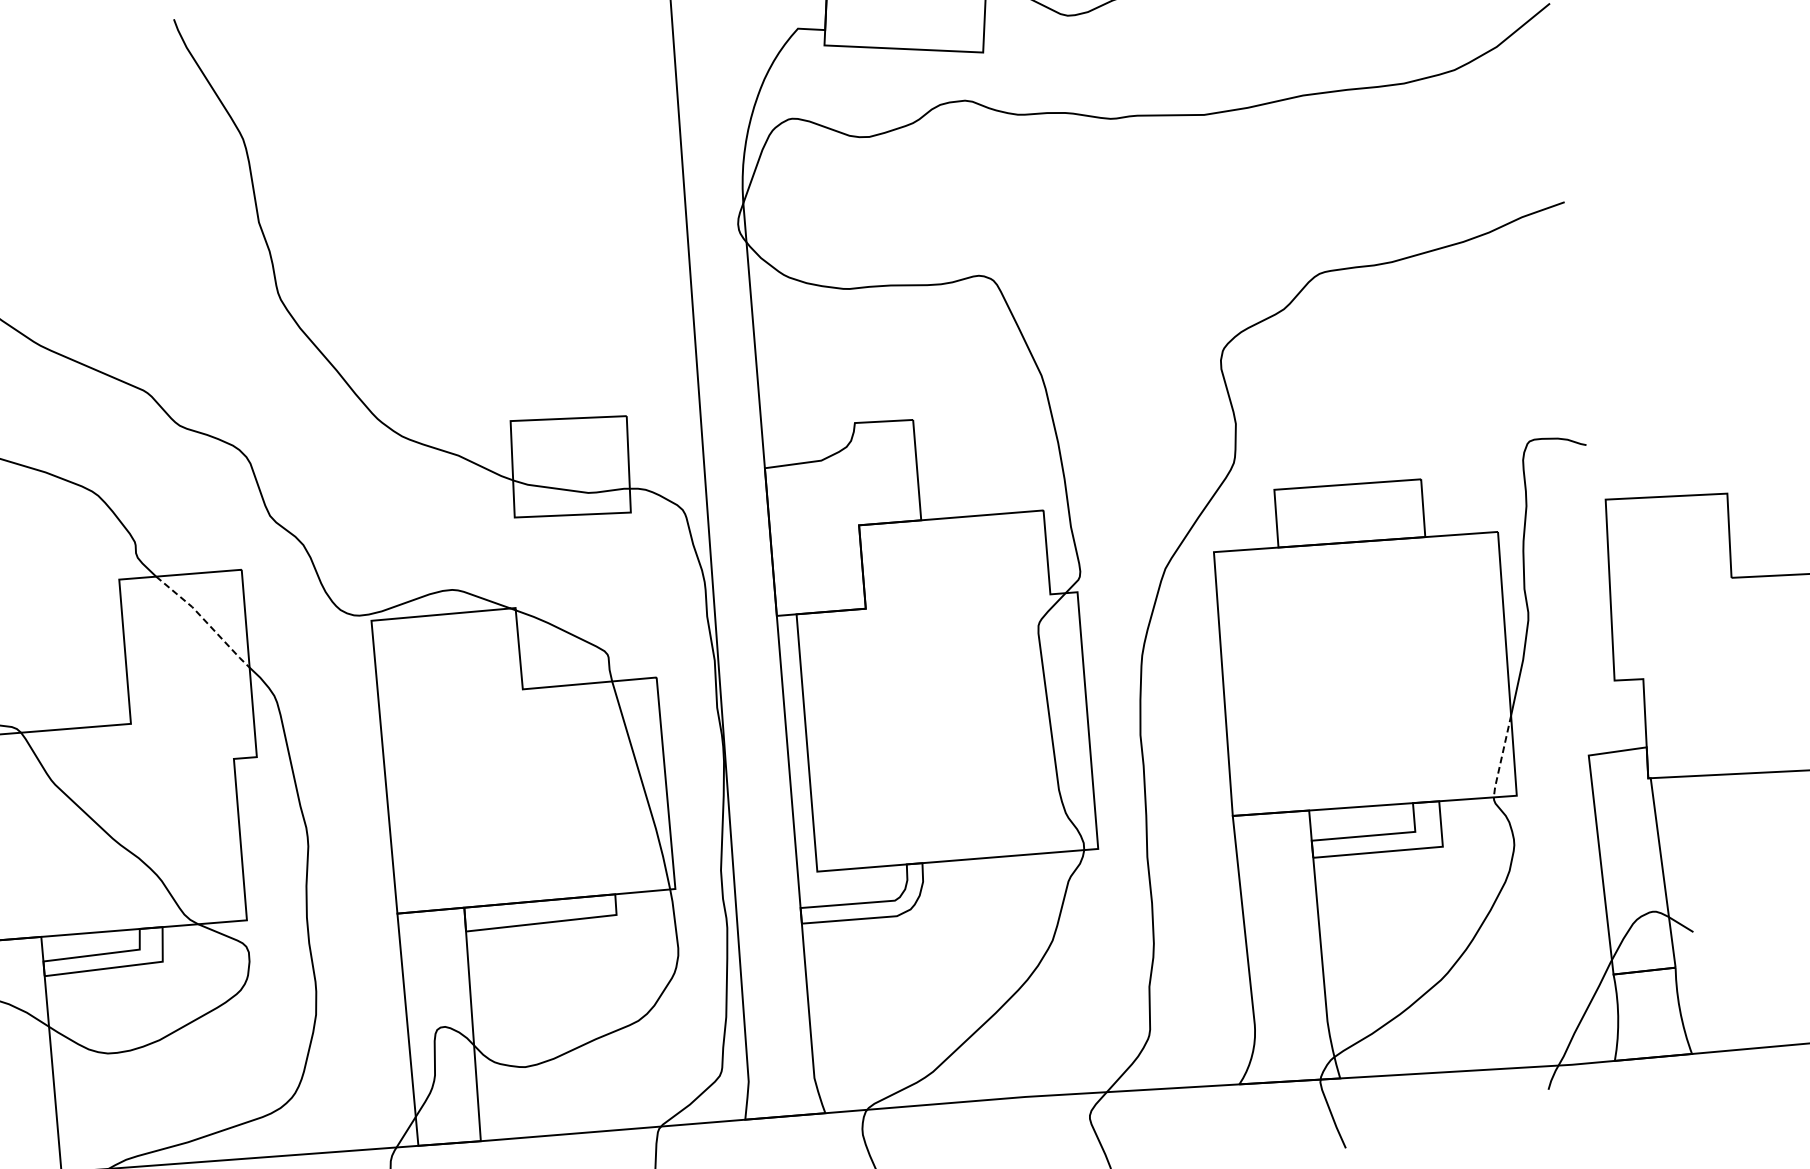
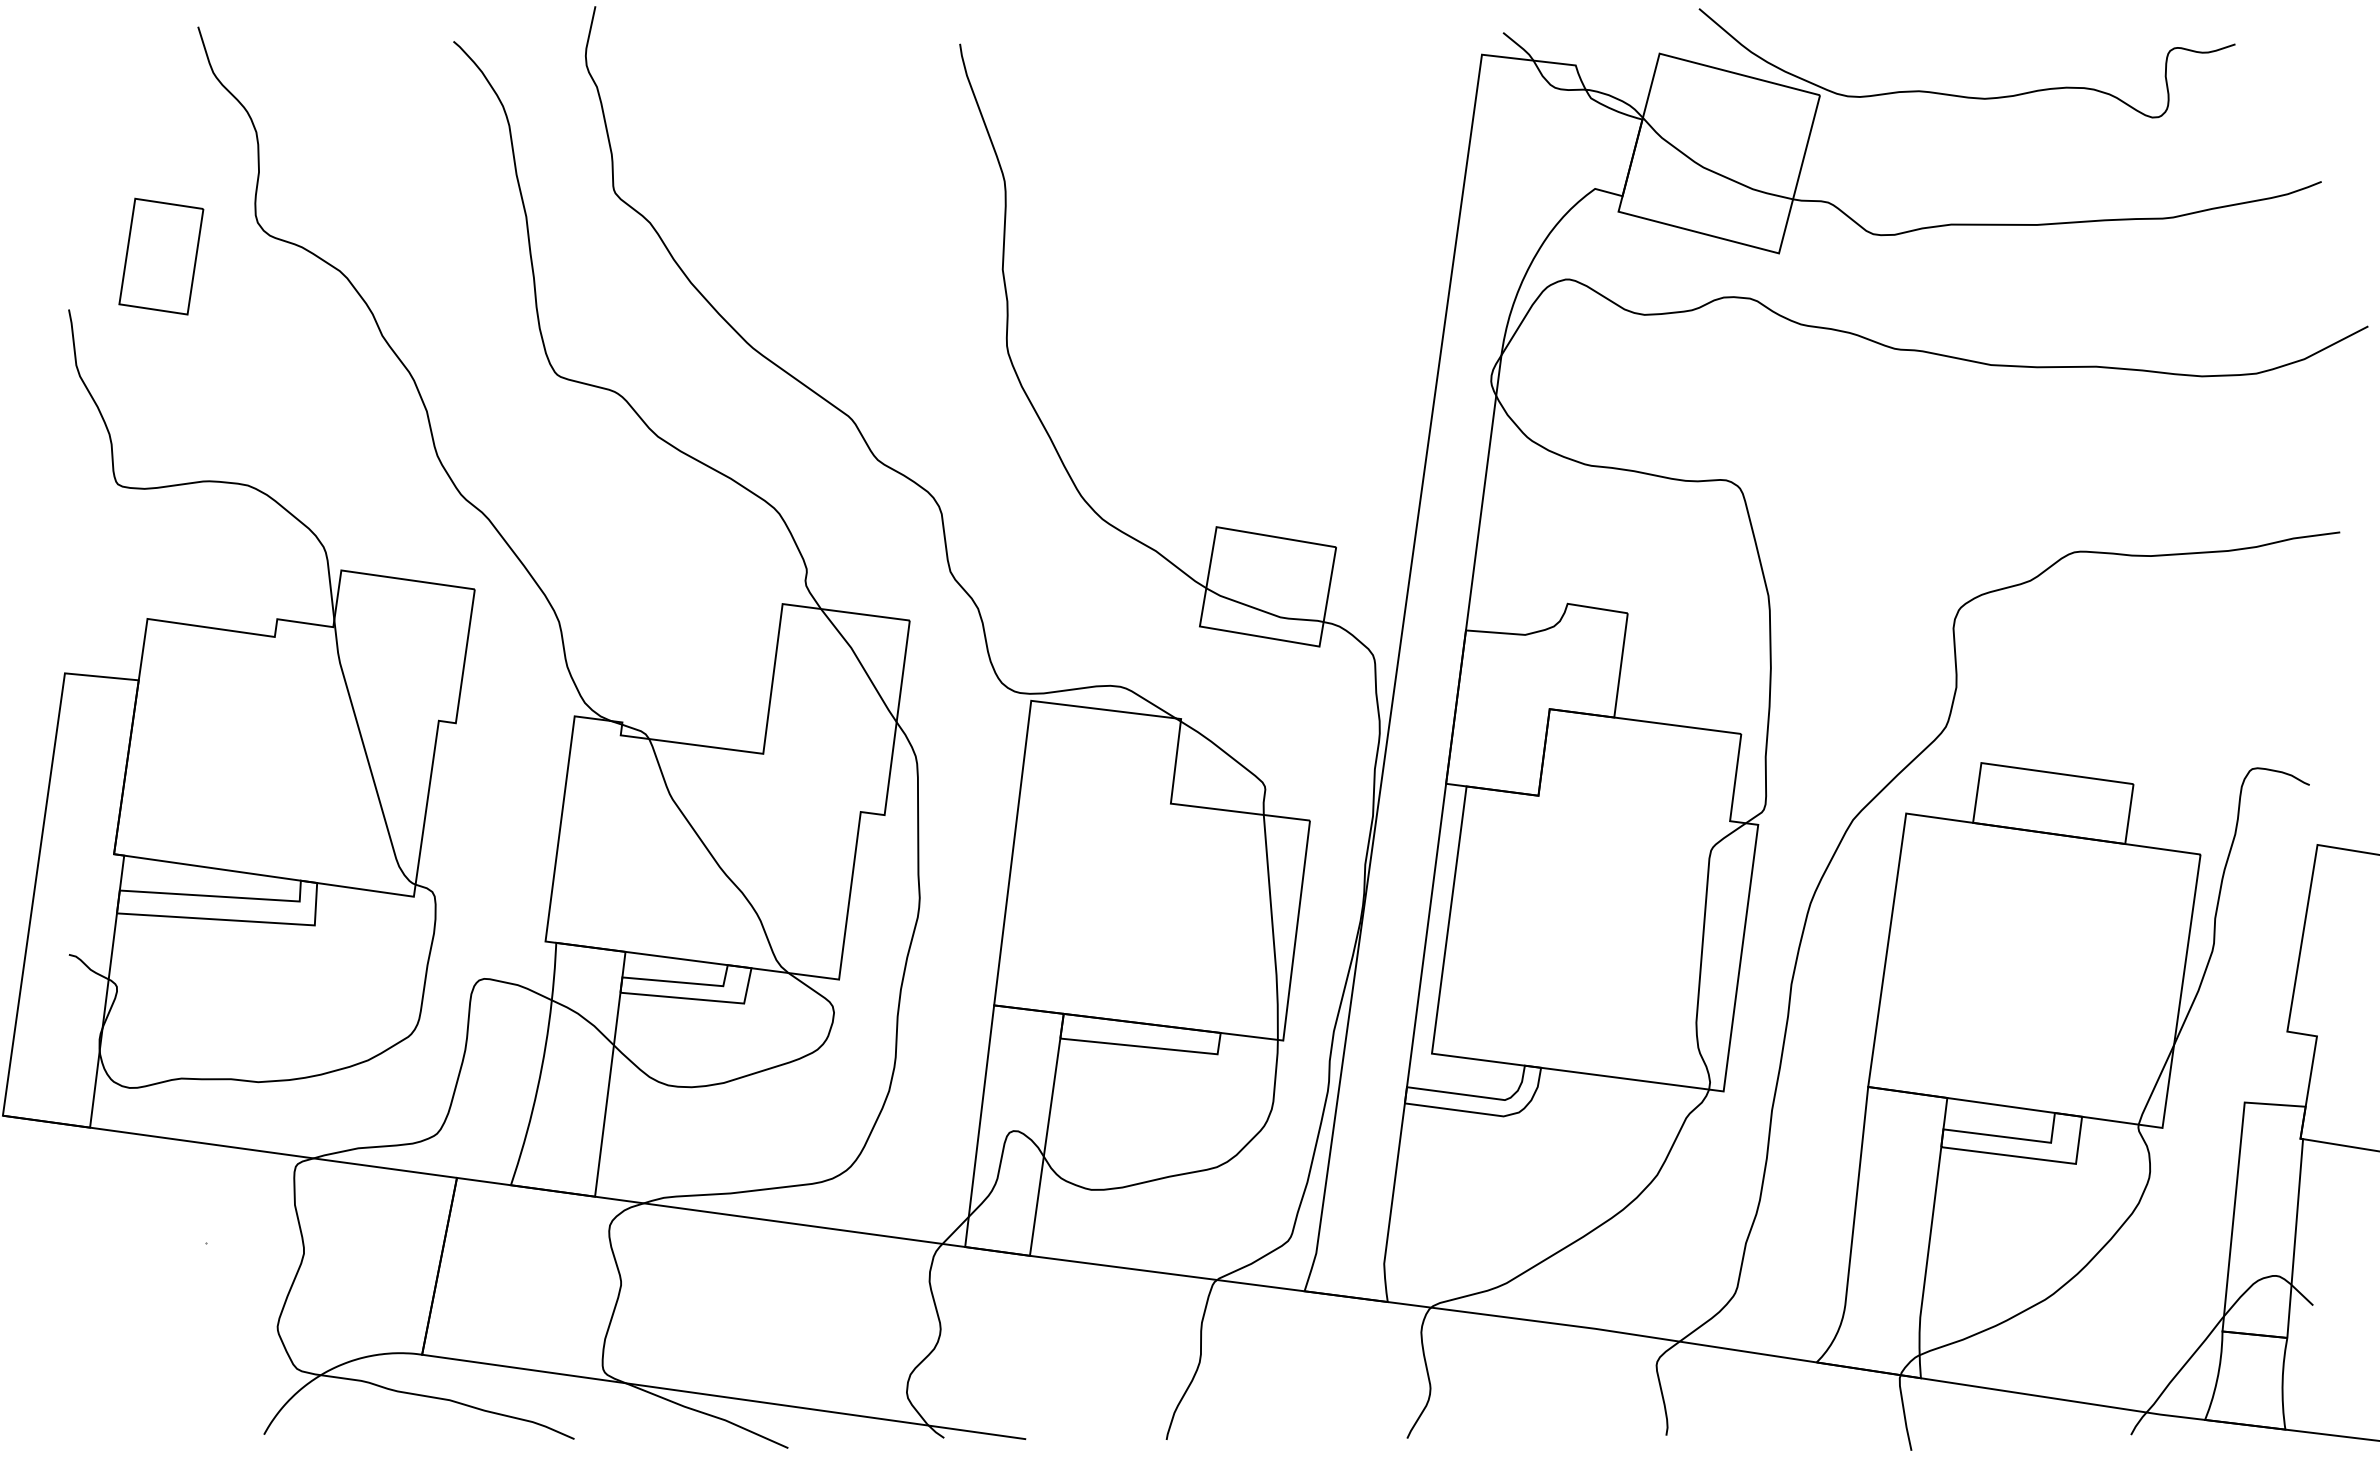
line: (205, 620) -> (861, 664), dashed -> solid
line: (1501, 757) -> (2155, 1085), dashed -> solid

